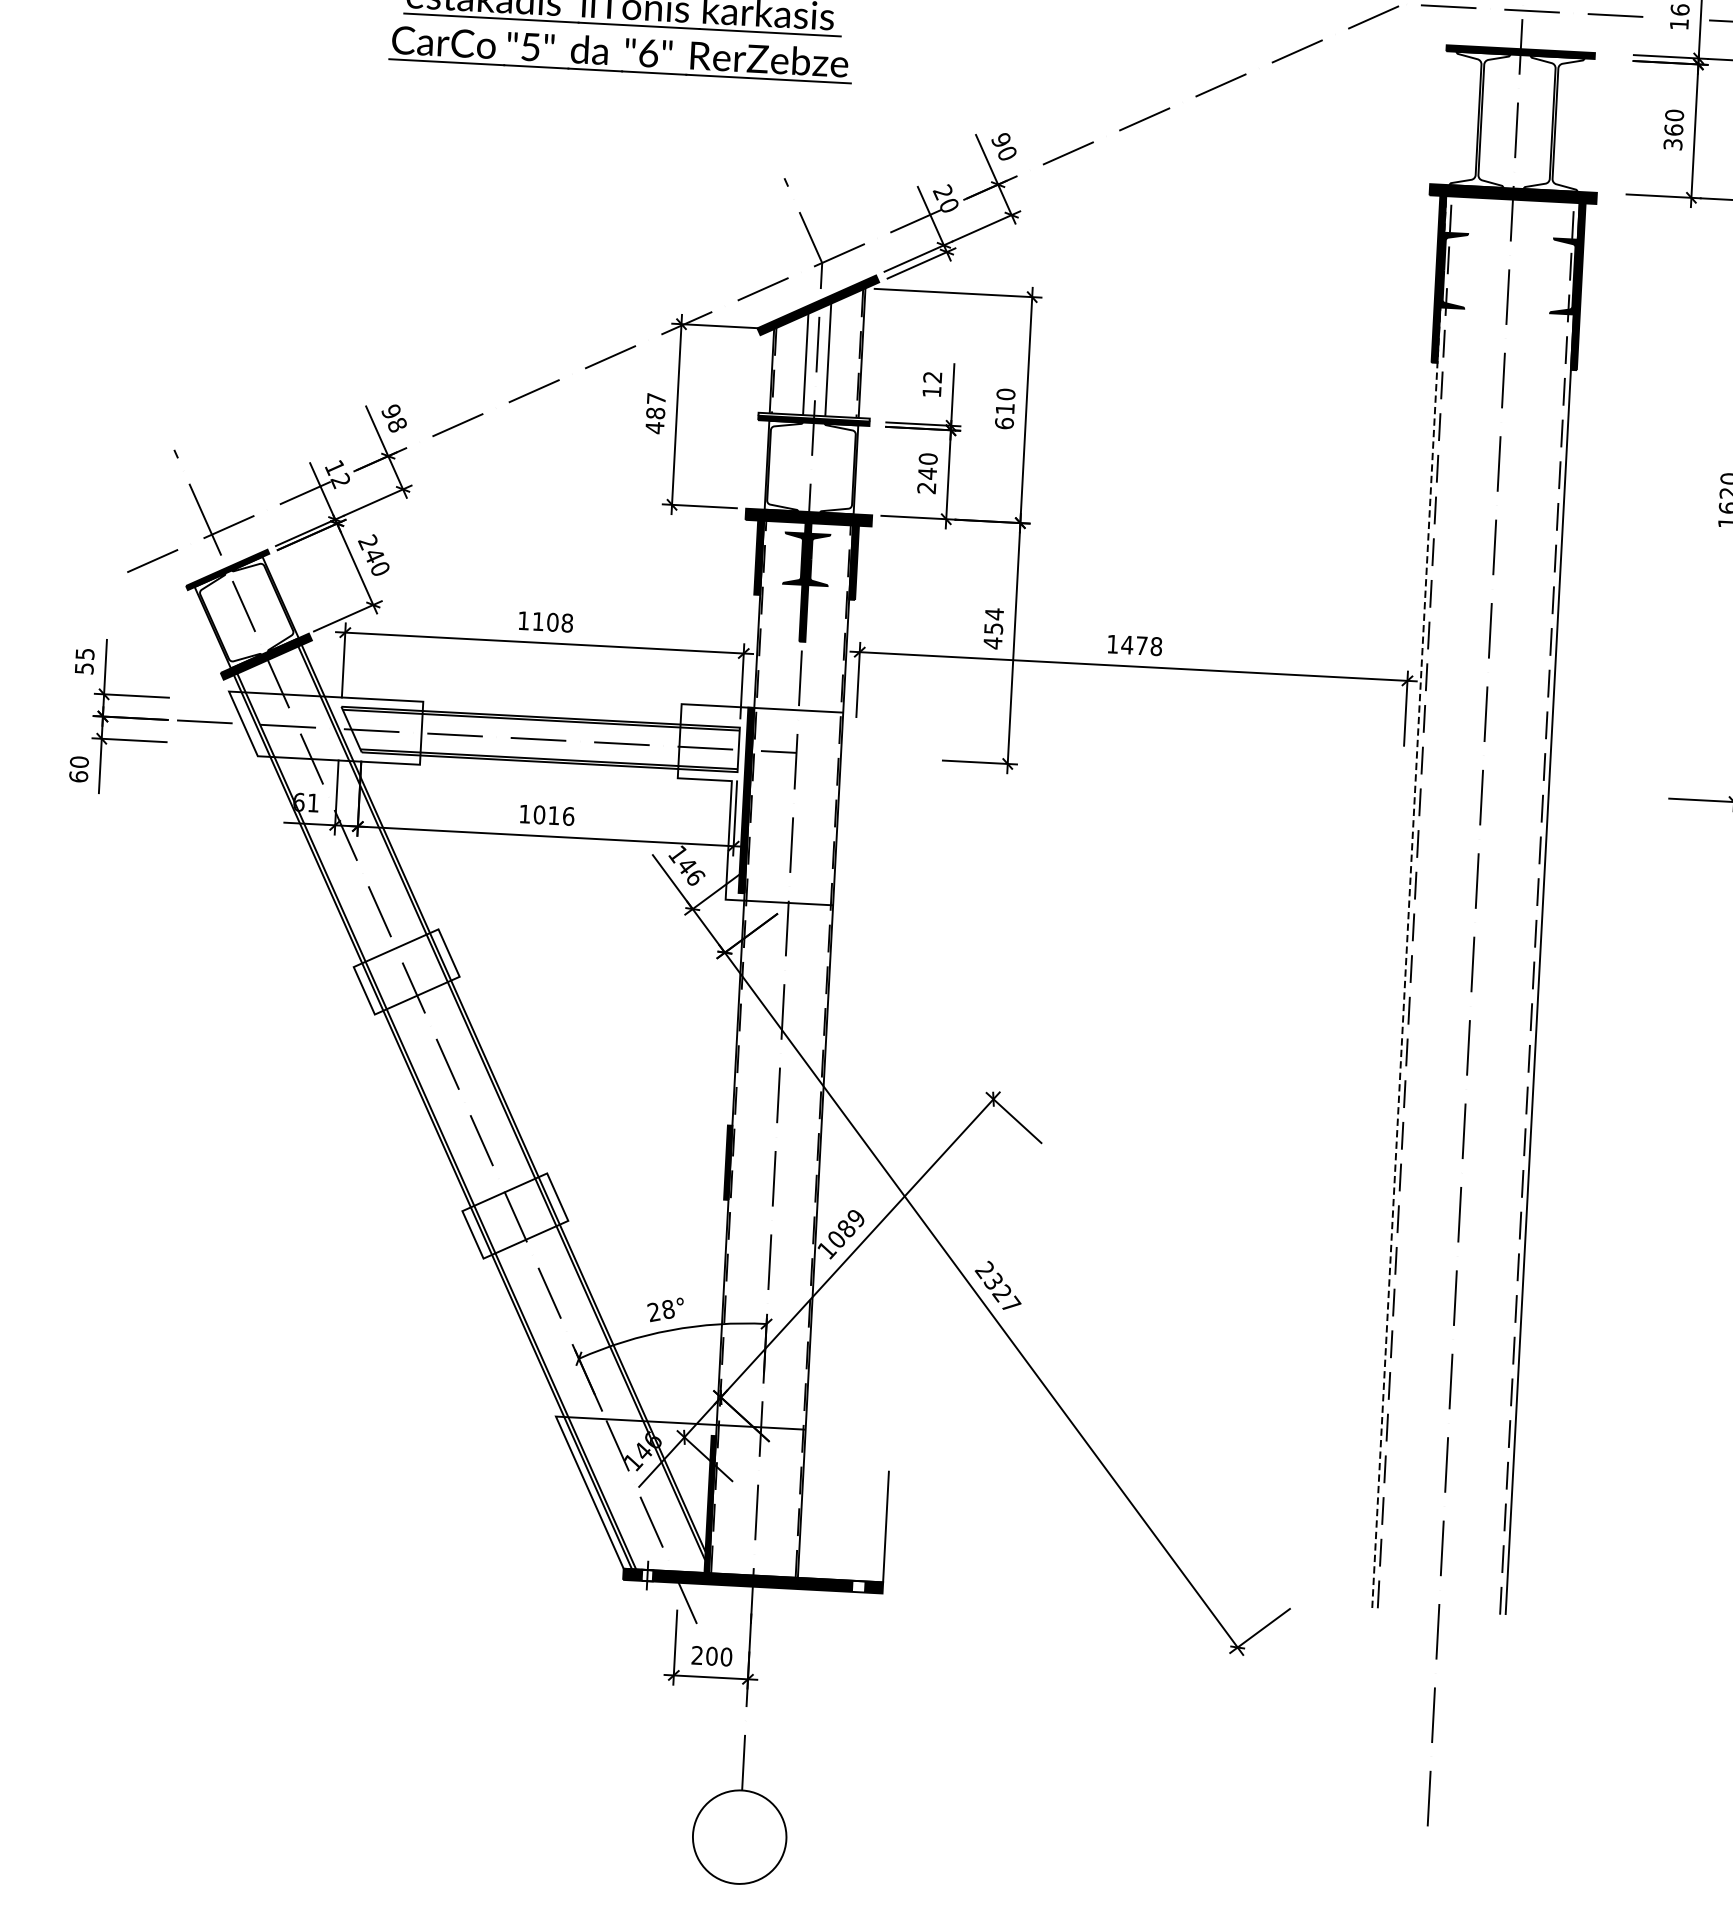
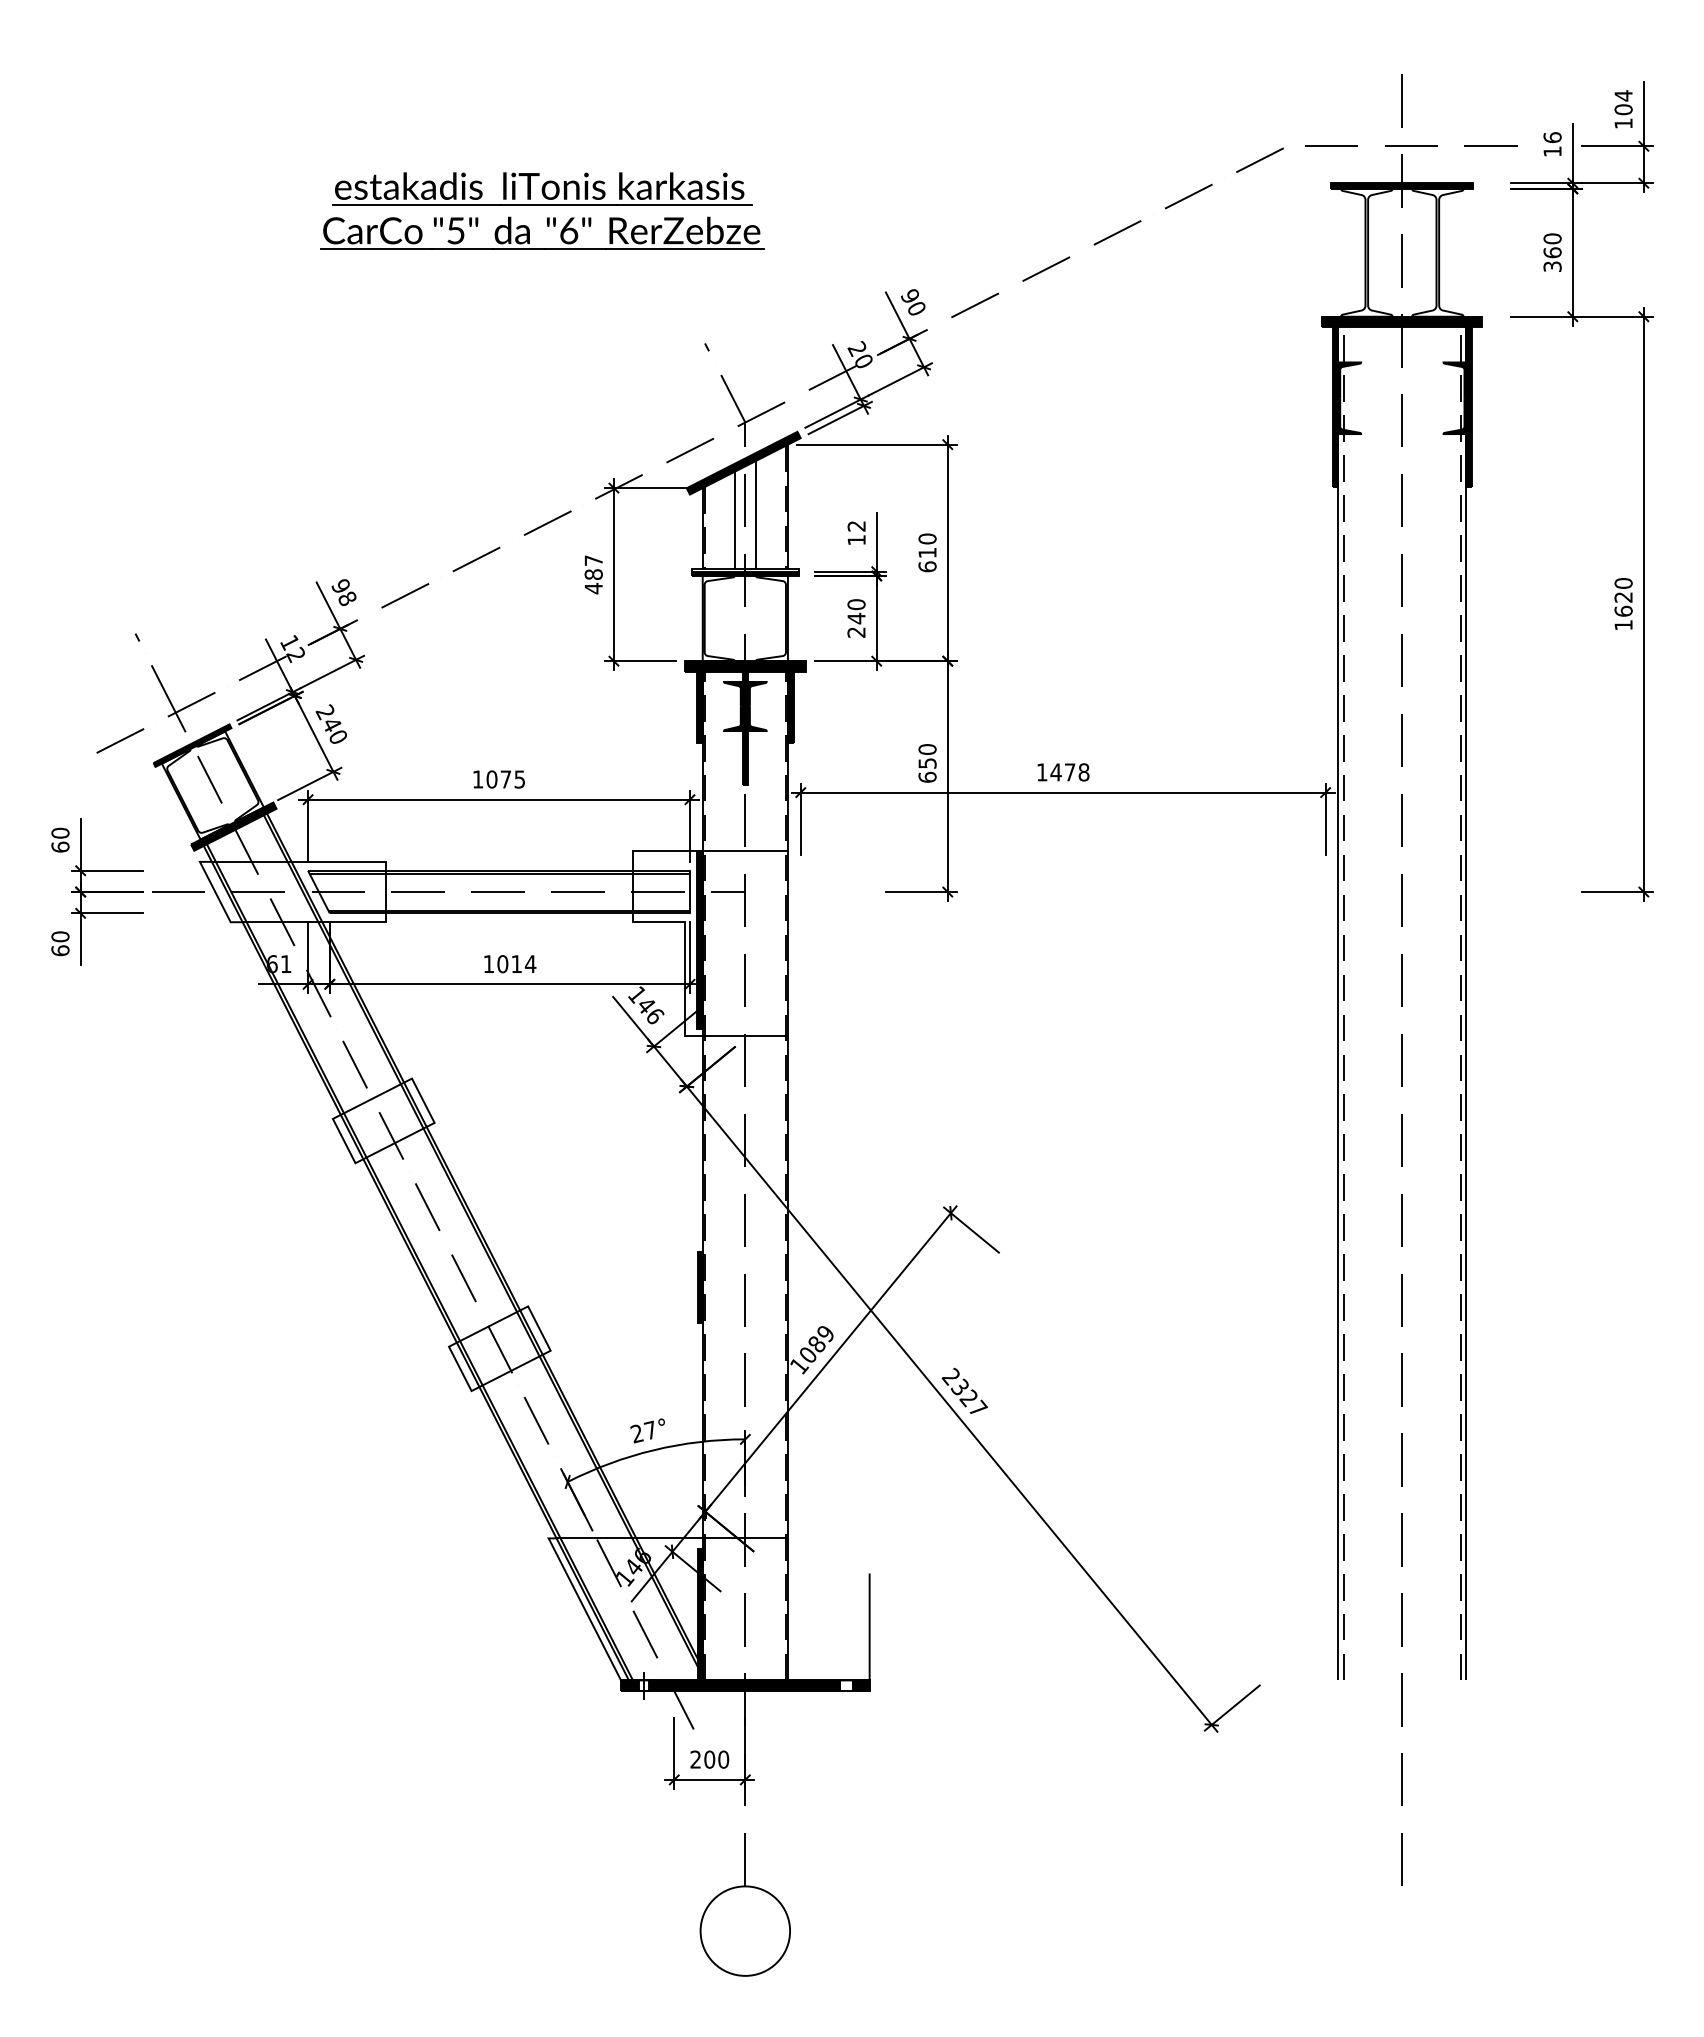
text: (552, 622) -> (505, 779), 1108 -> 1075
text: (993, 628) -> (927, 763), 454 -> 650
text: (84, 660) -> (60, 839), 55 -> 60
text: (568, 816) -> (530, 964), 1016 -> 1014
line: (1409, 901) -> (1338, 1003), dashed -> solid
text: (668, 1308) -> (650, 1429), 28° -> 27°

